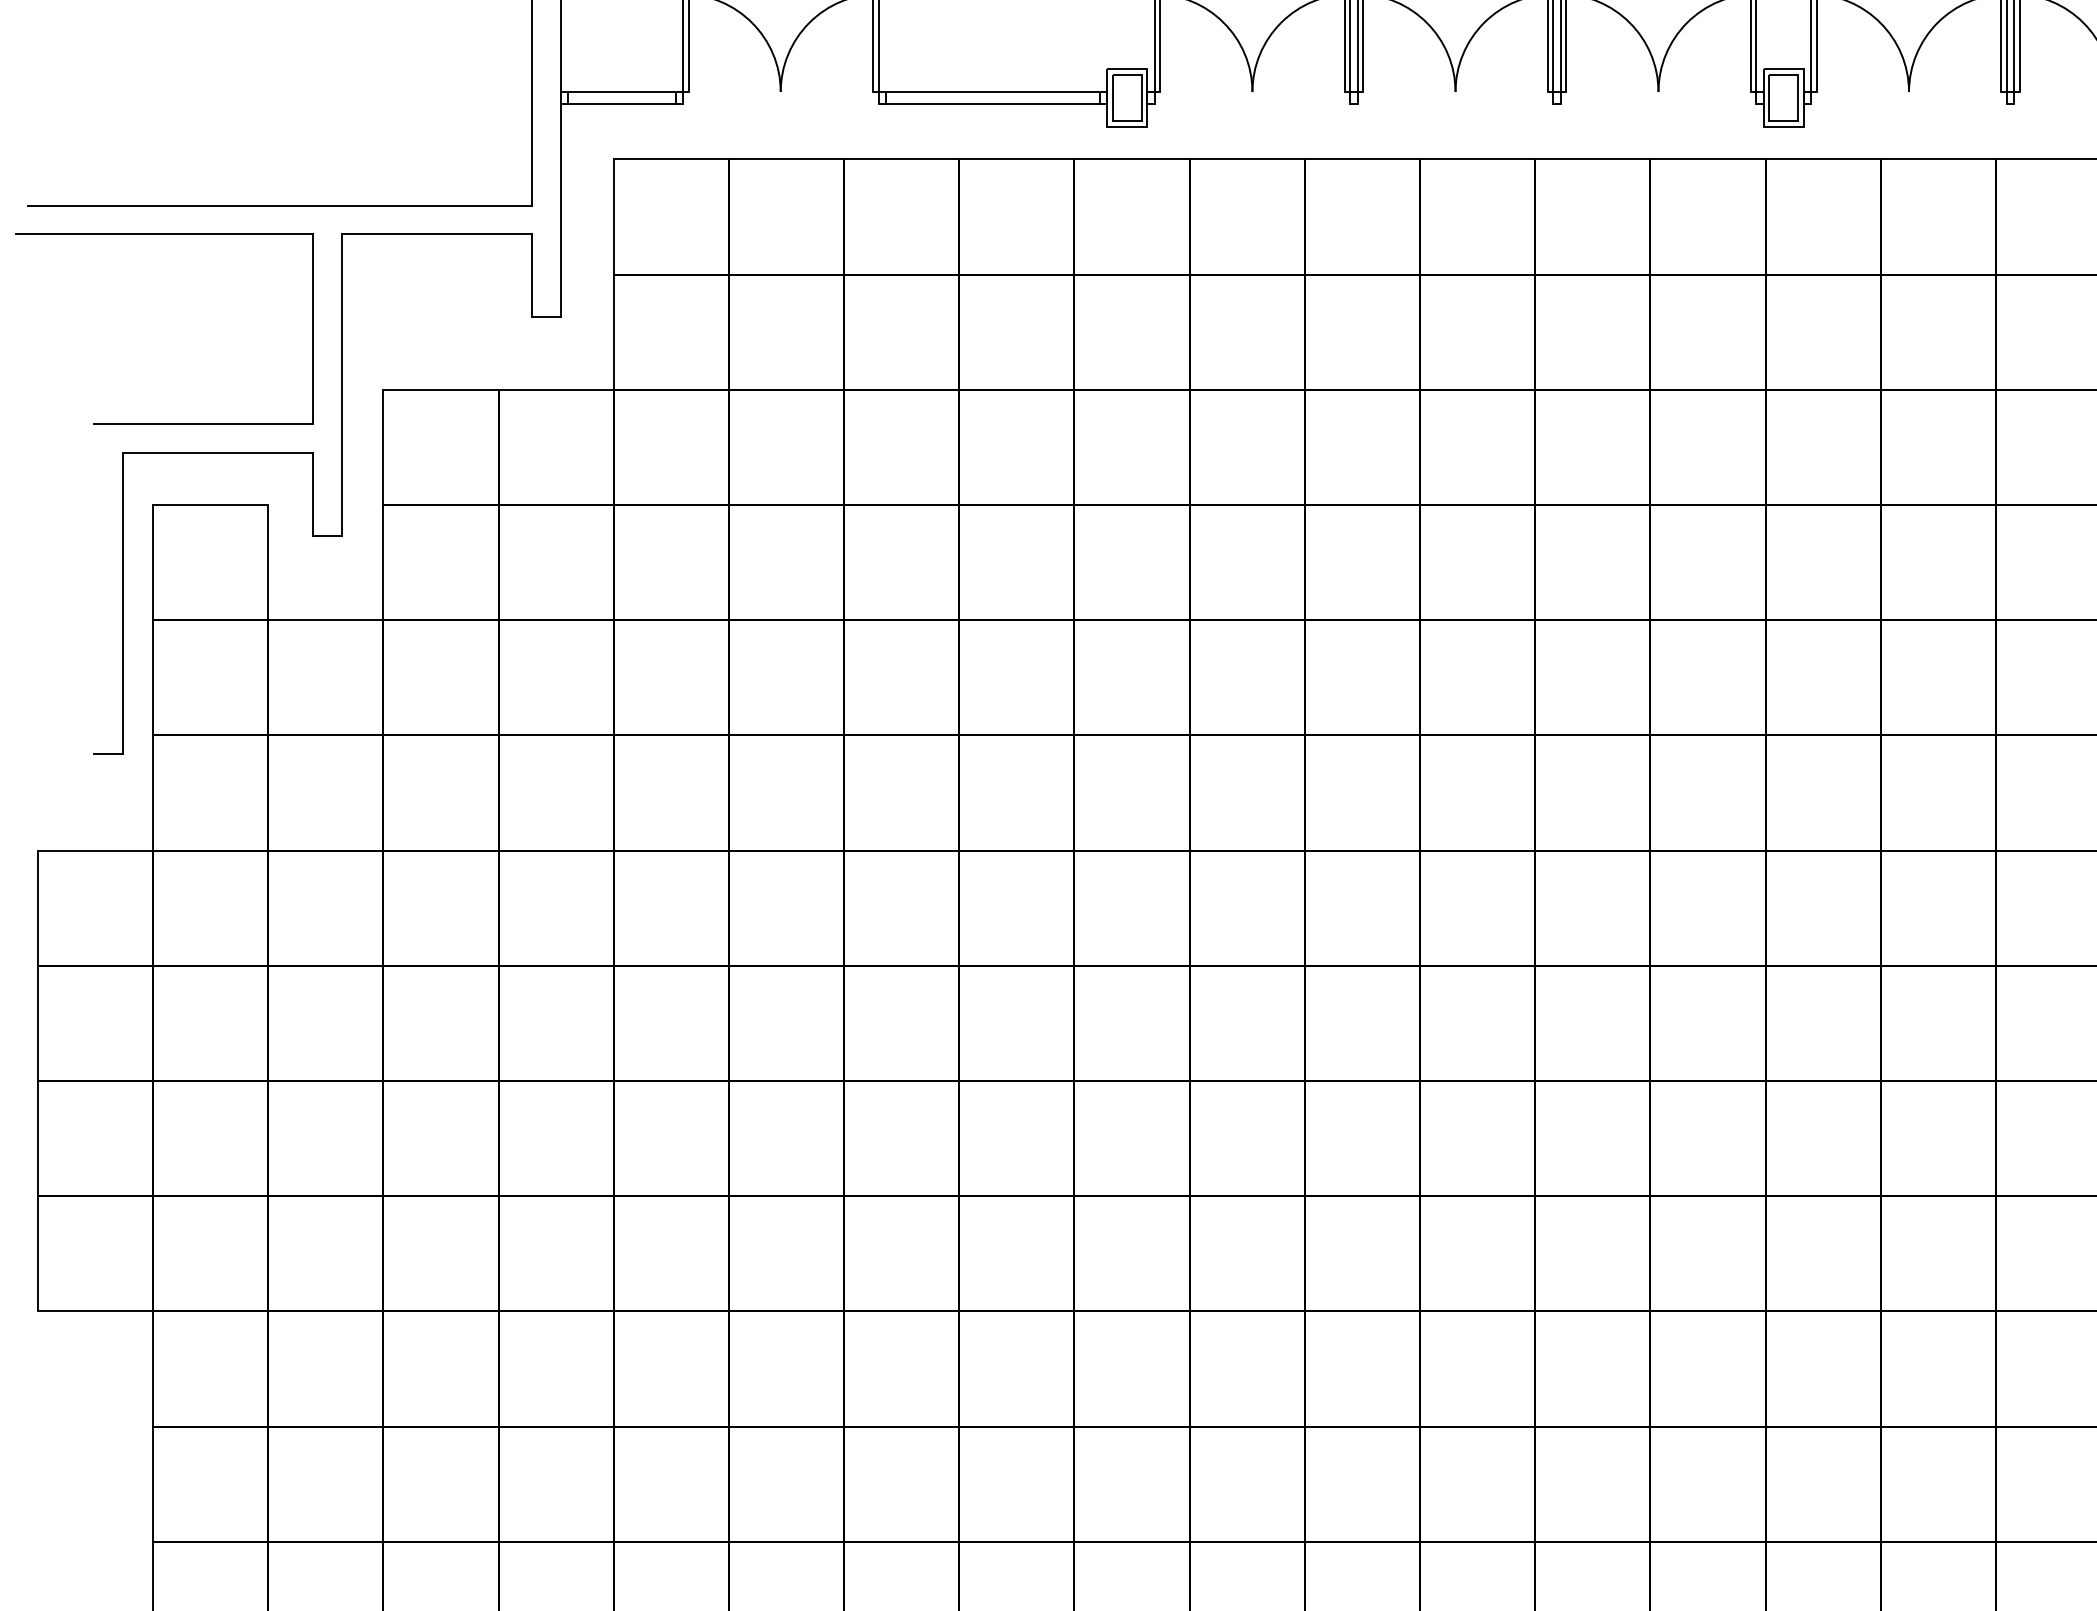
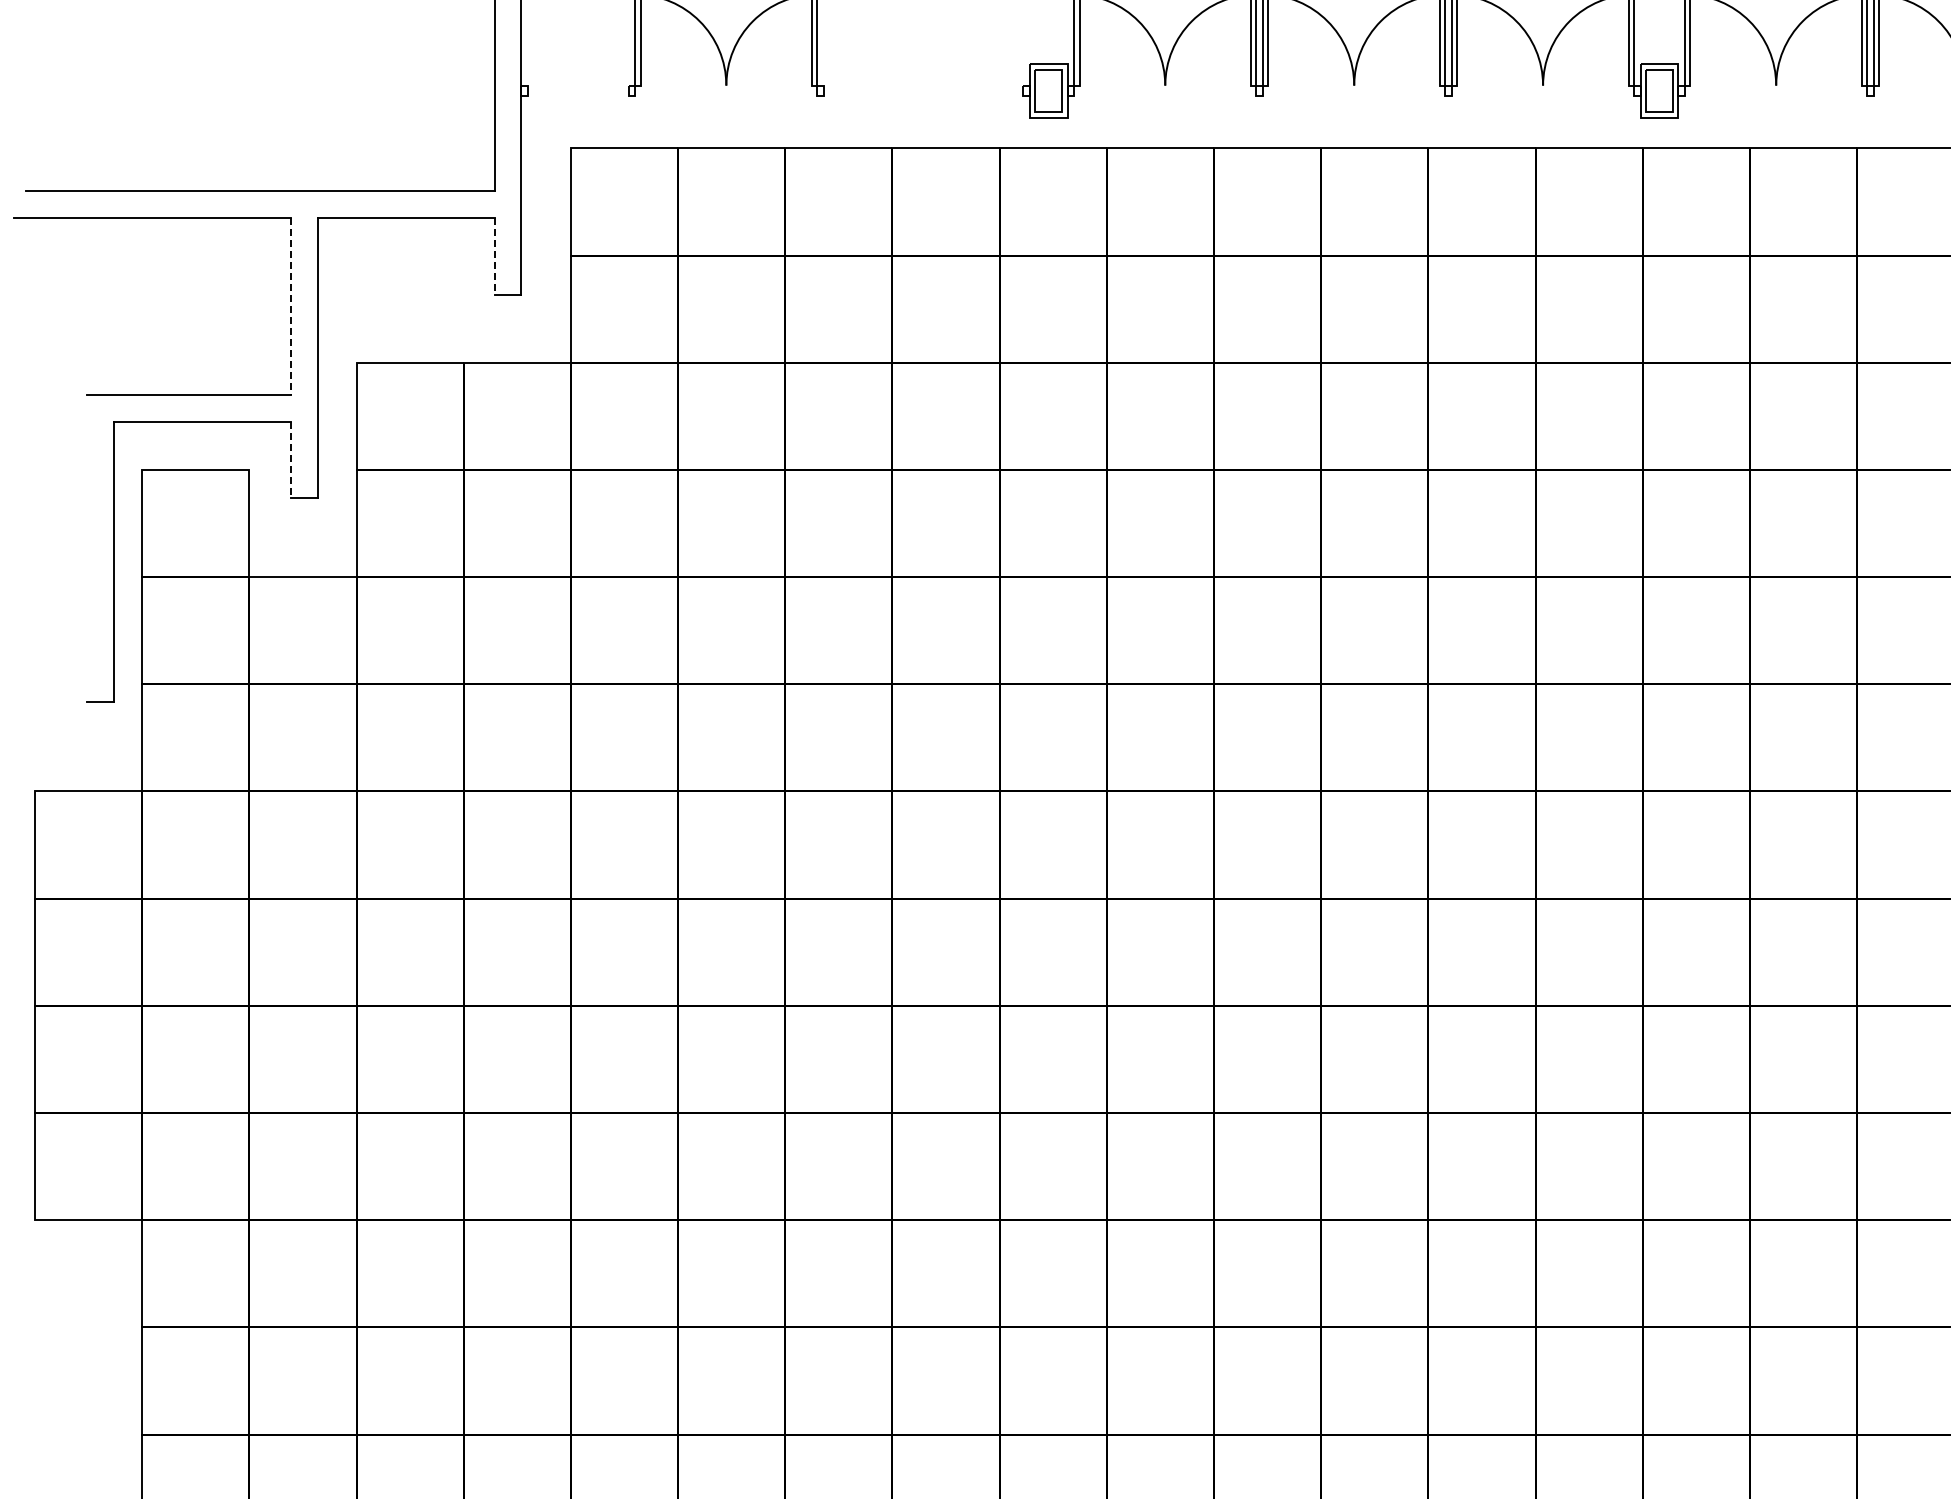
line: (621, 91) -> (578, 85), removed
line: (992, 91) -> (923, 85), removed
line: (621, 103) -> (578, 96), removed
line: (992, 103) -> (923, 96), removed
line: (531, 275) -> (494, 256), solid -> dashed
line: (312, 329) -> (290, 306), solid -> dashed
line: (312, 494) -> (290, 460), solid -> dashed

